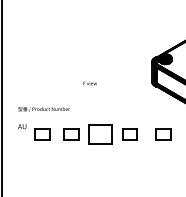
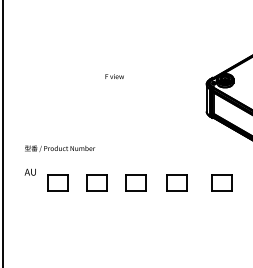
text: (90, 83) -> (114, 76), moved
part: (99, 134) -> (135, 182), size x0.62

